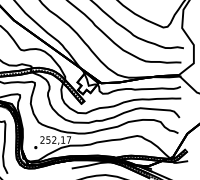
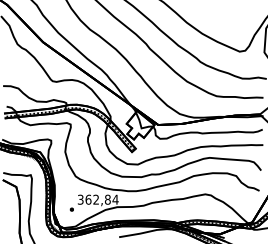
text: (56, 139) -> (98, 199), 252,17 -> 362,84

